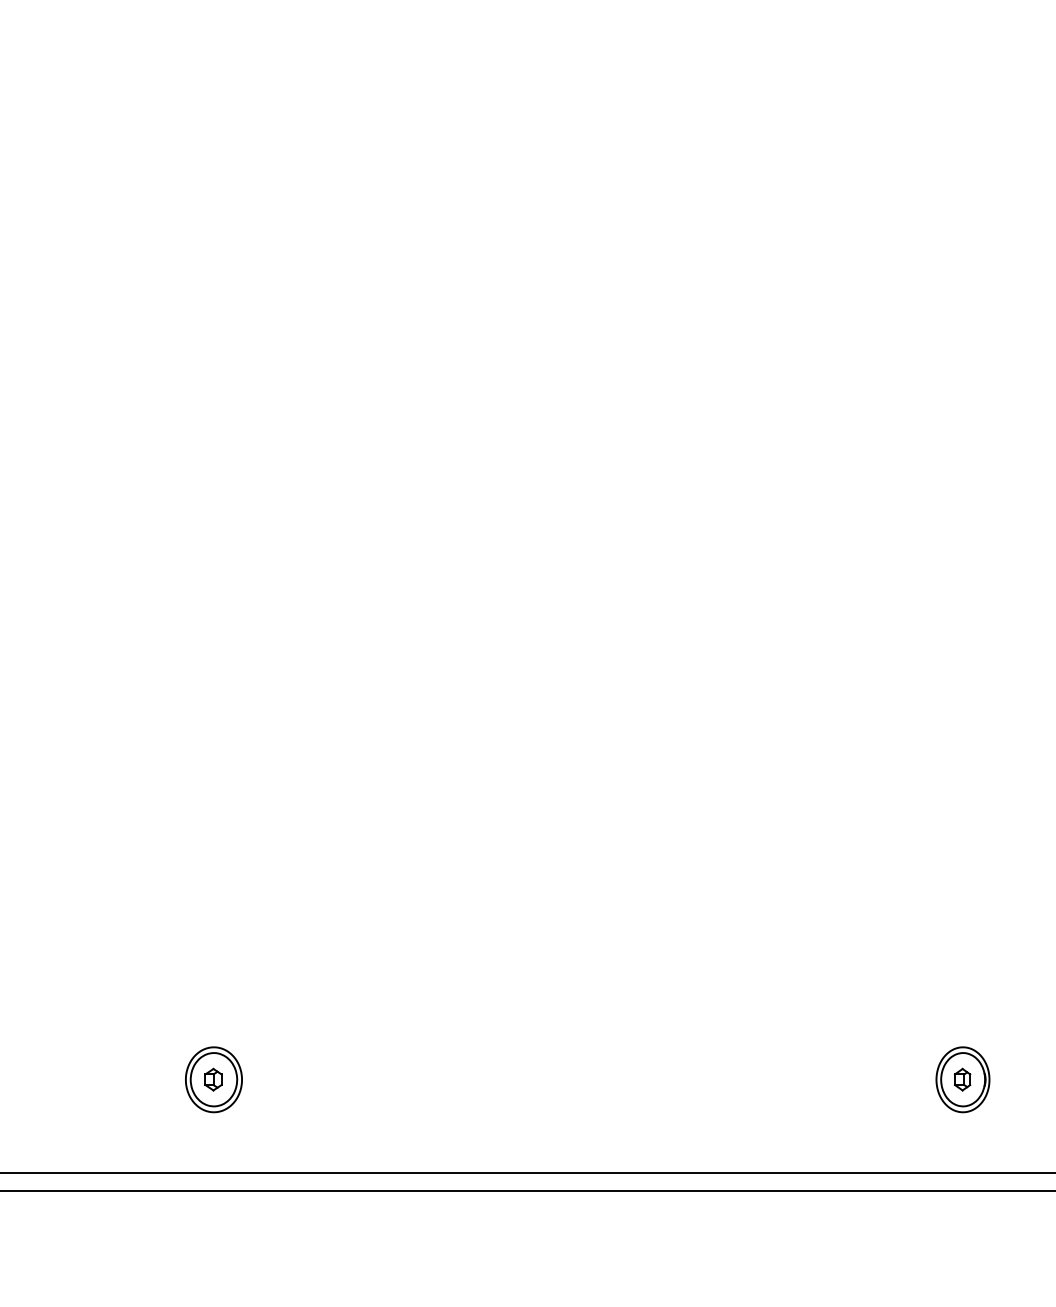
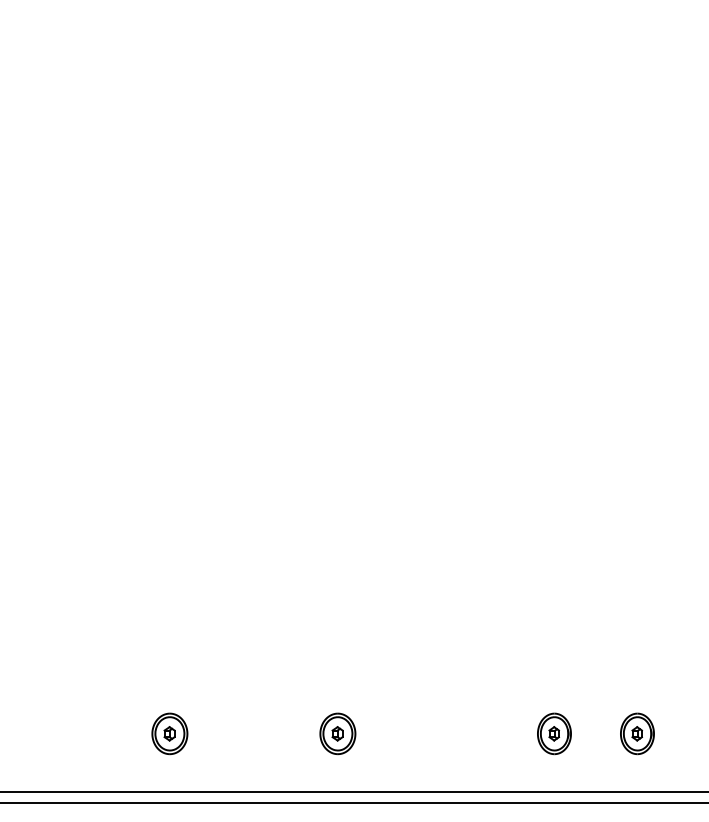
part: (482, 1079) -> (337, 733), added
part: (830, 1079) -> (554, 733), added

